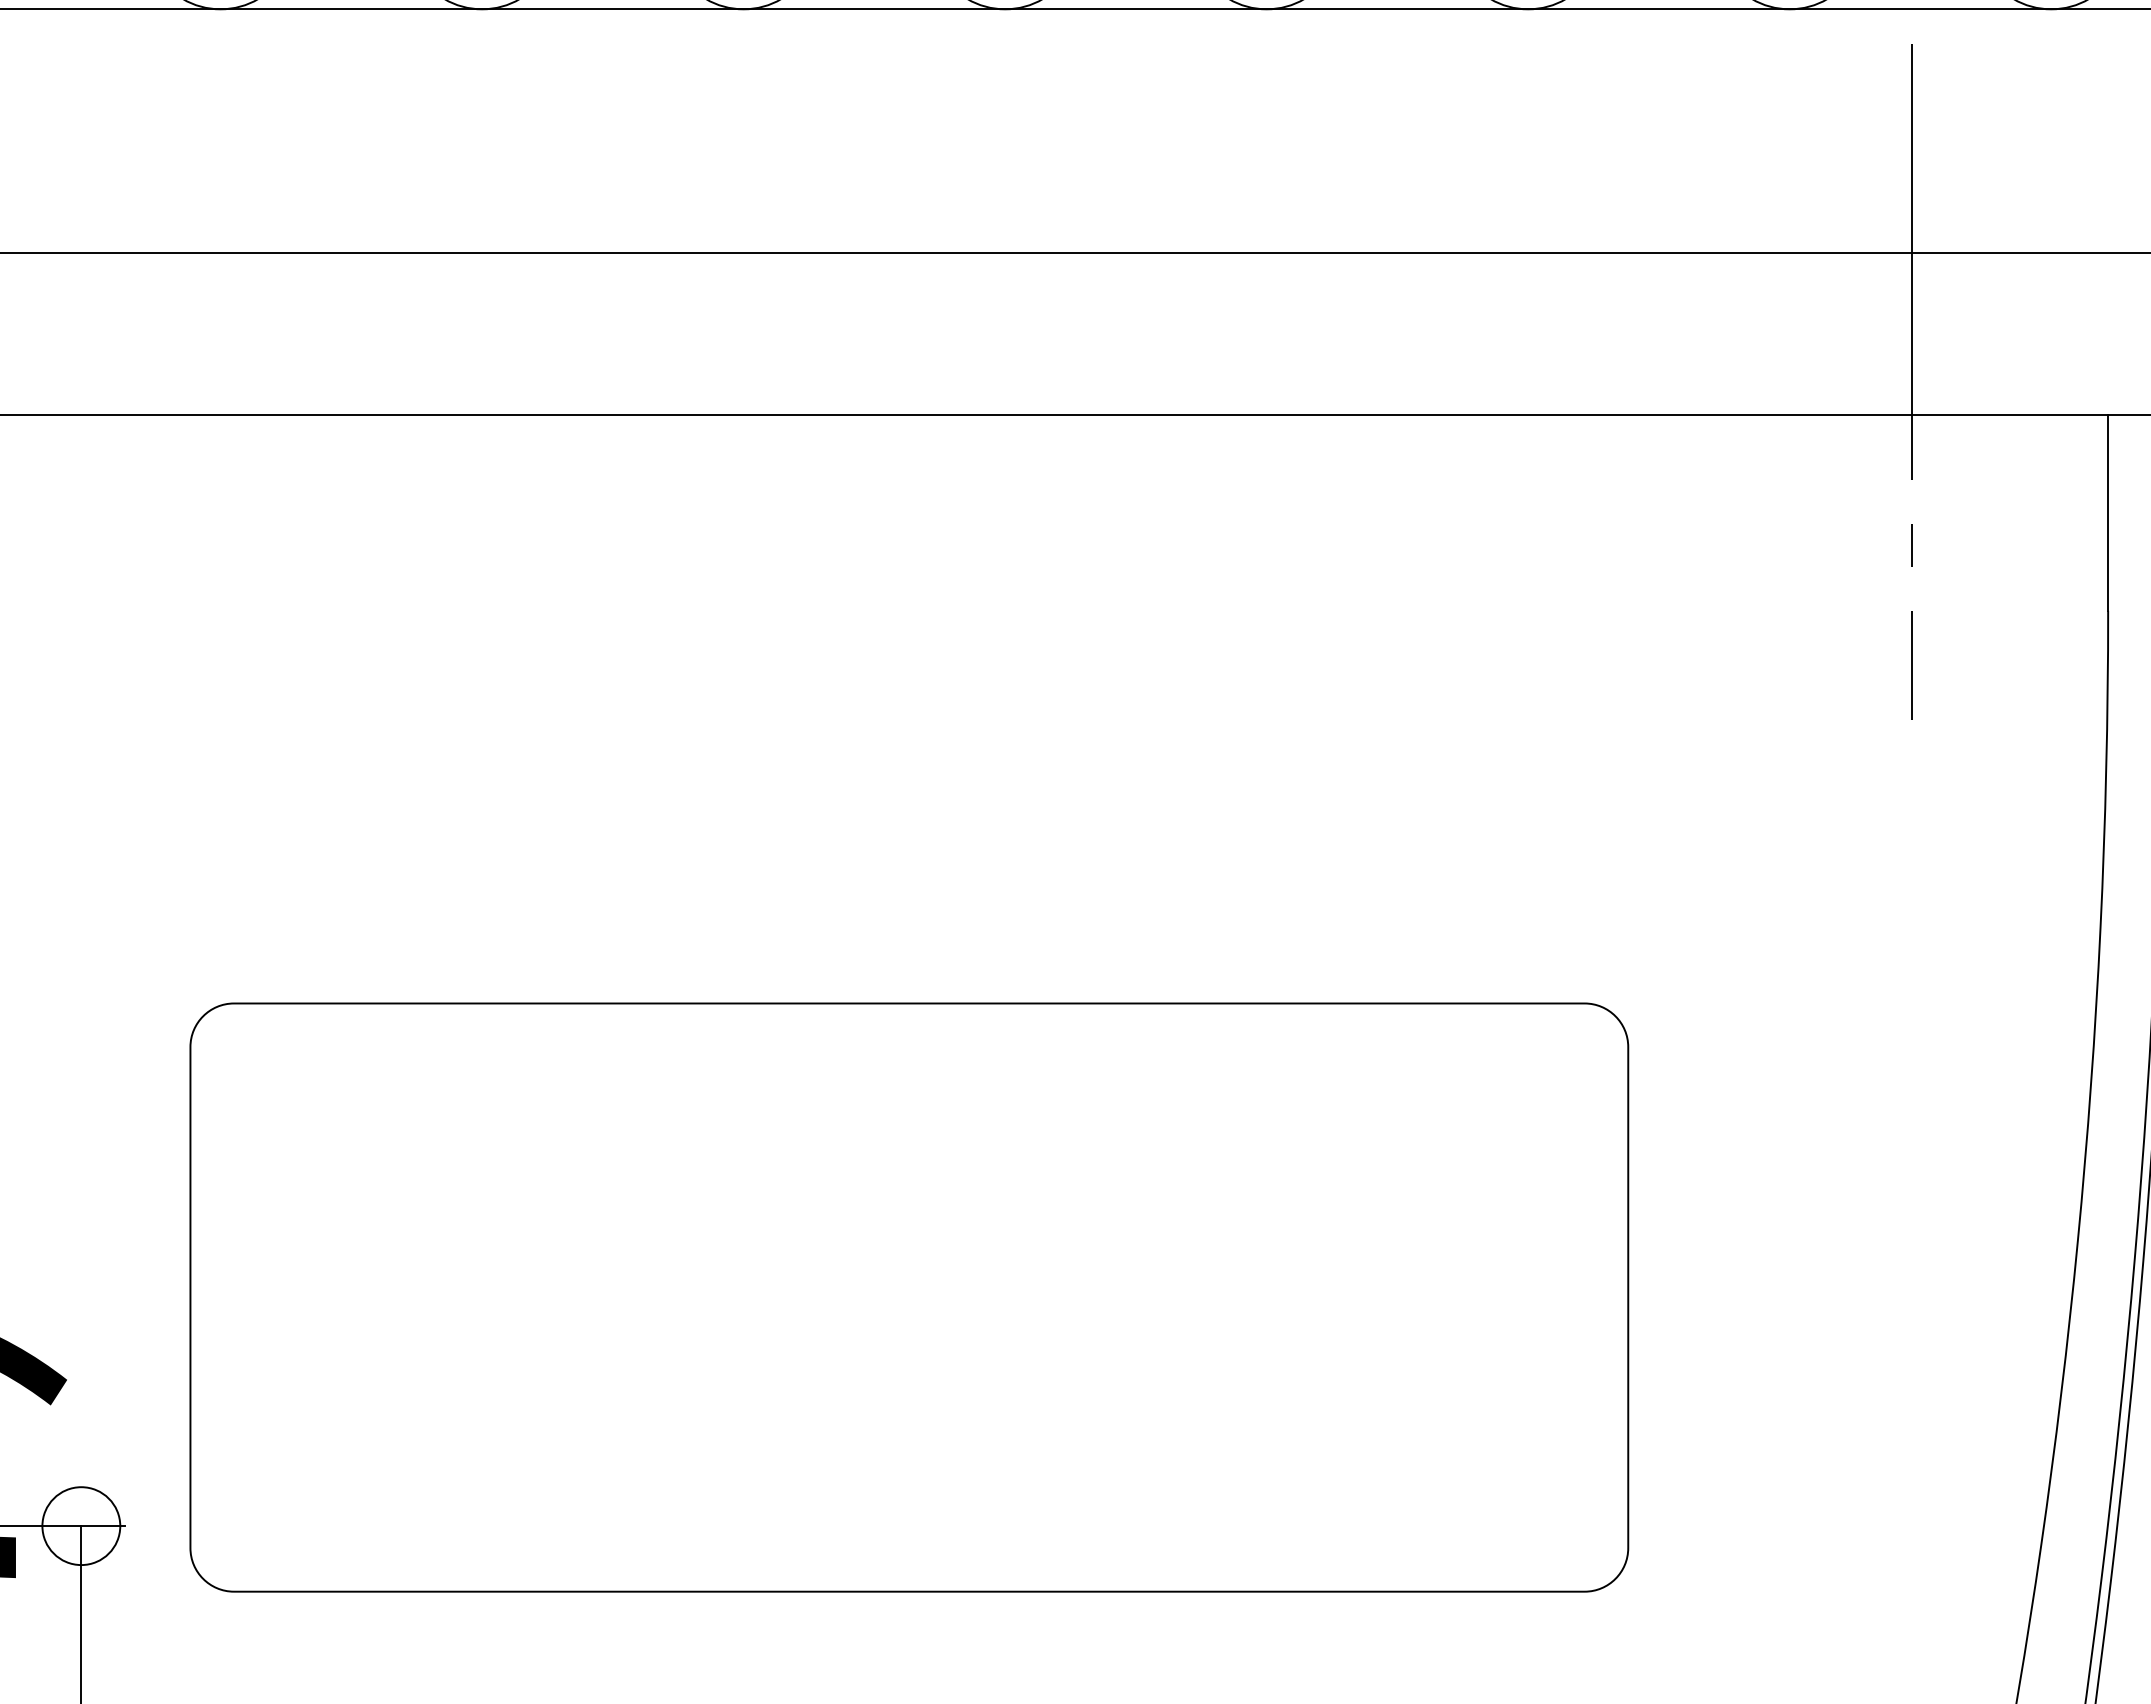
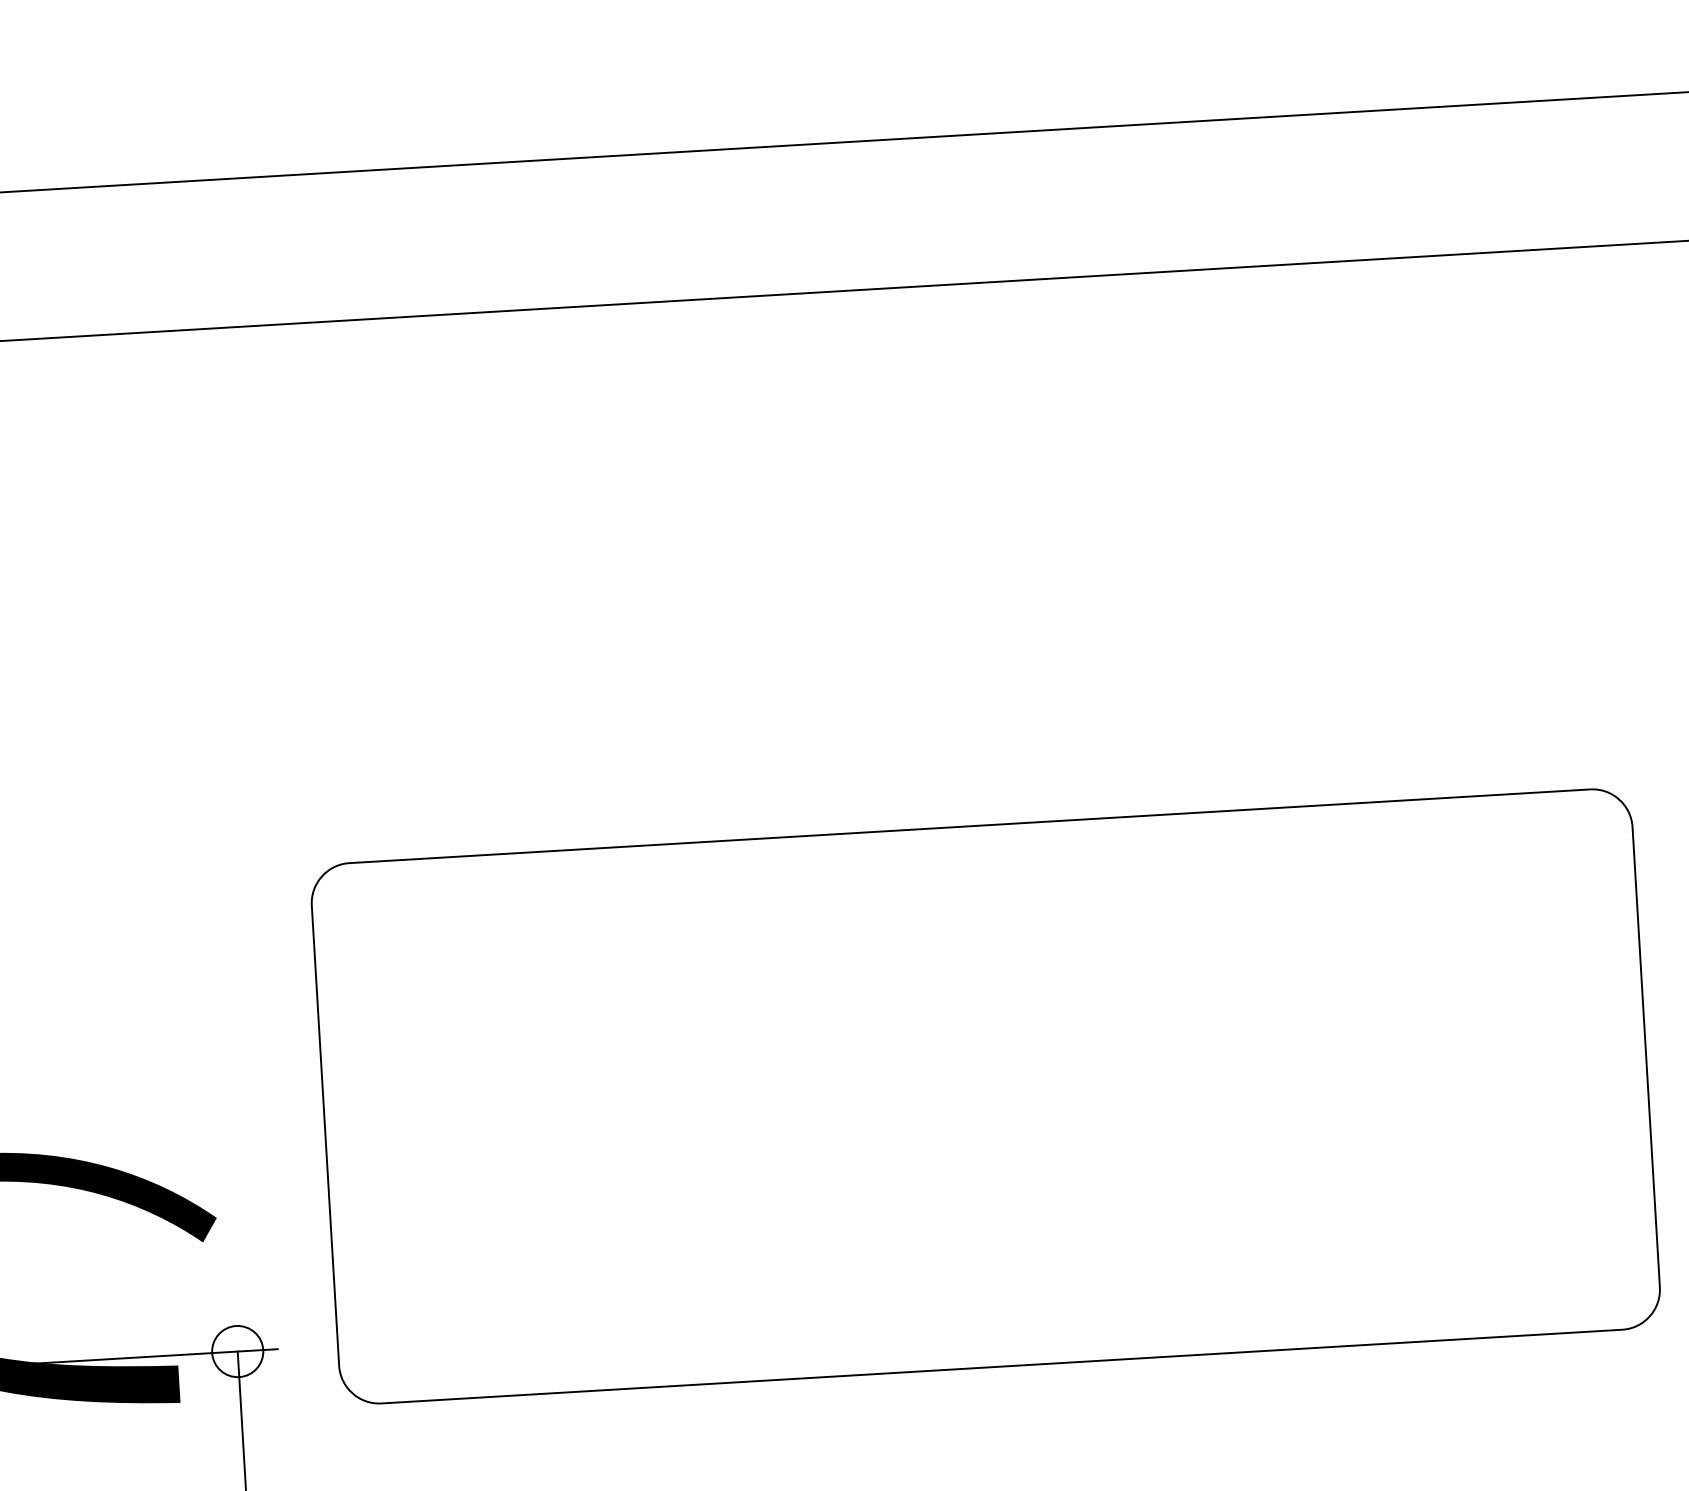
circle: (81, 1525) -> (237, 1350), size x0.71

